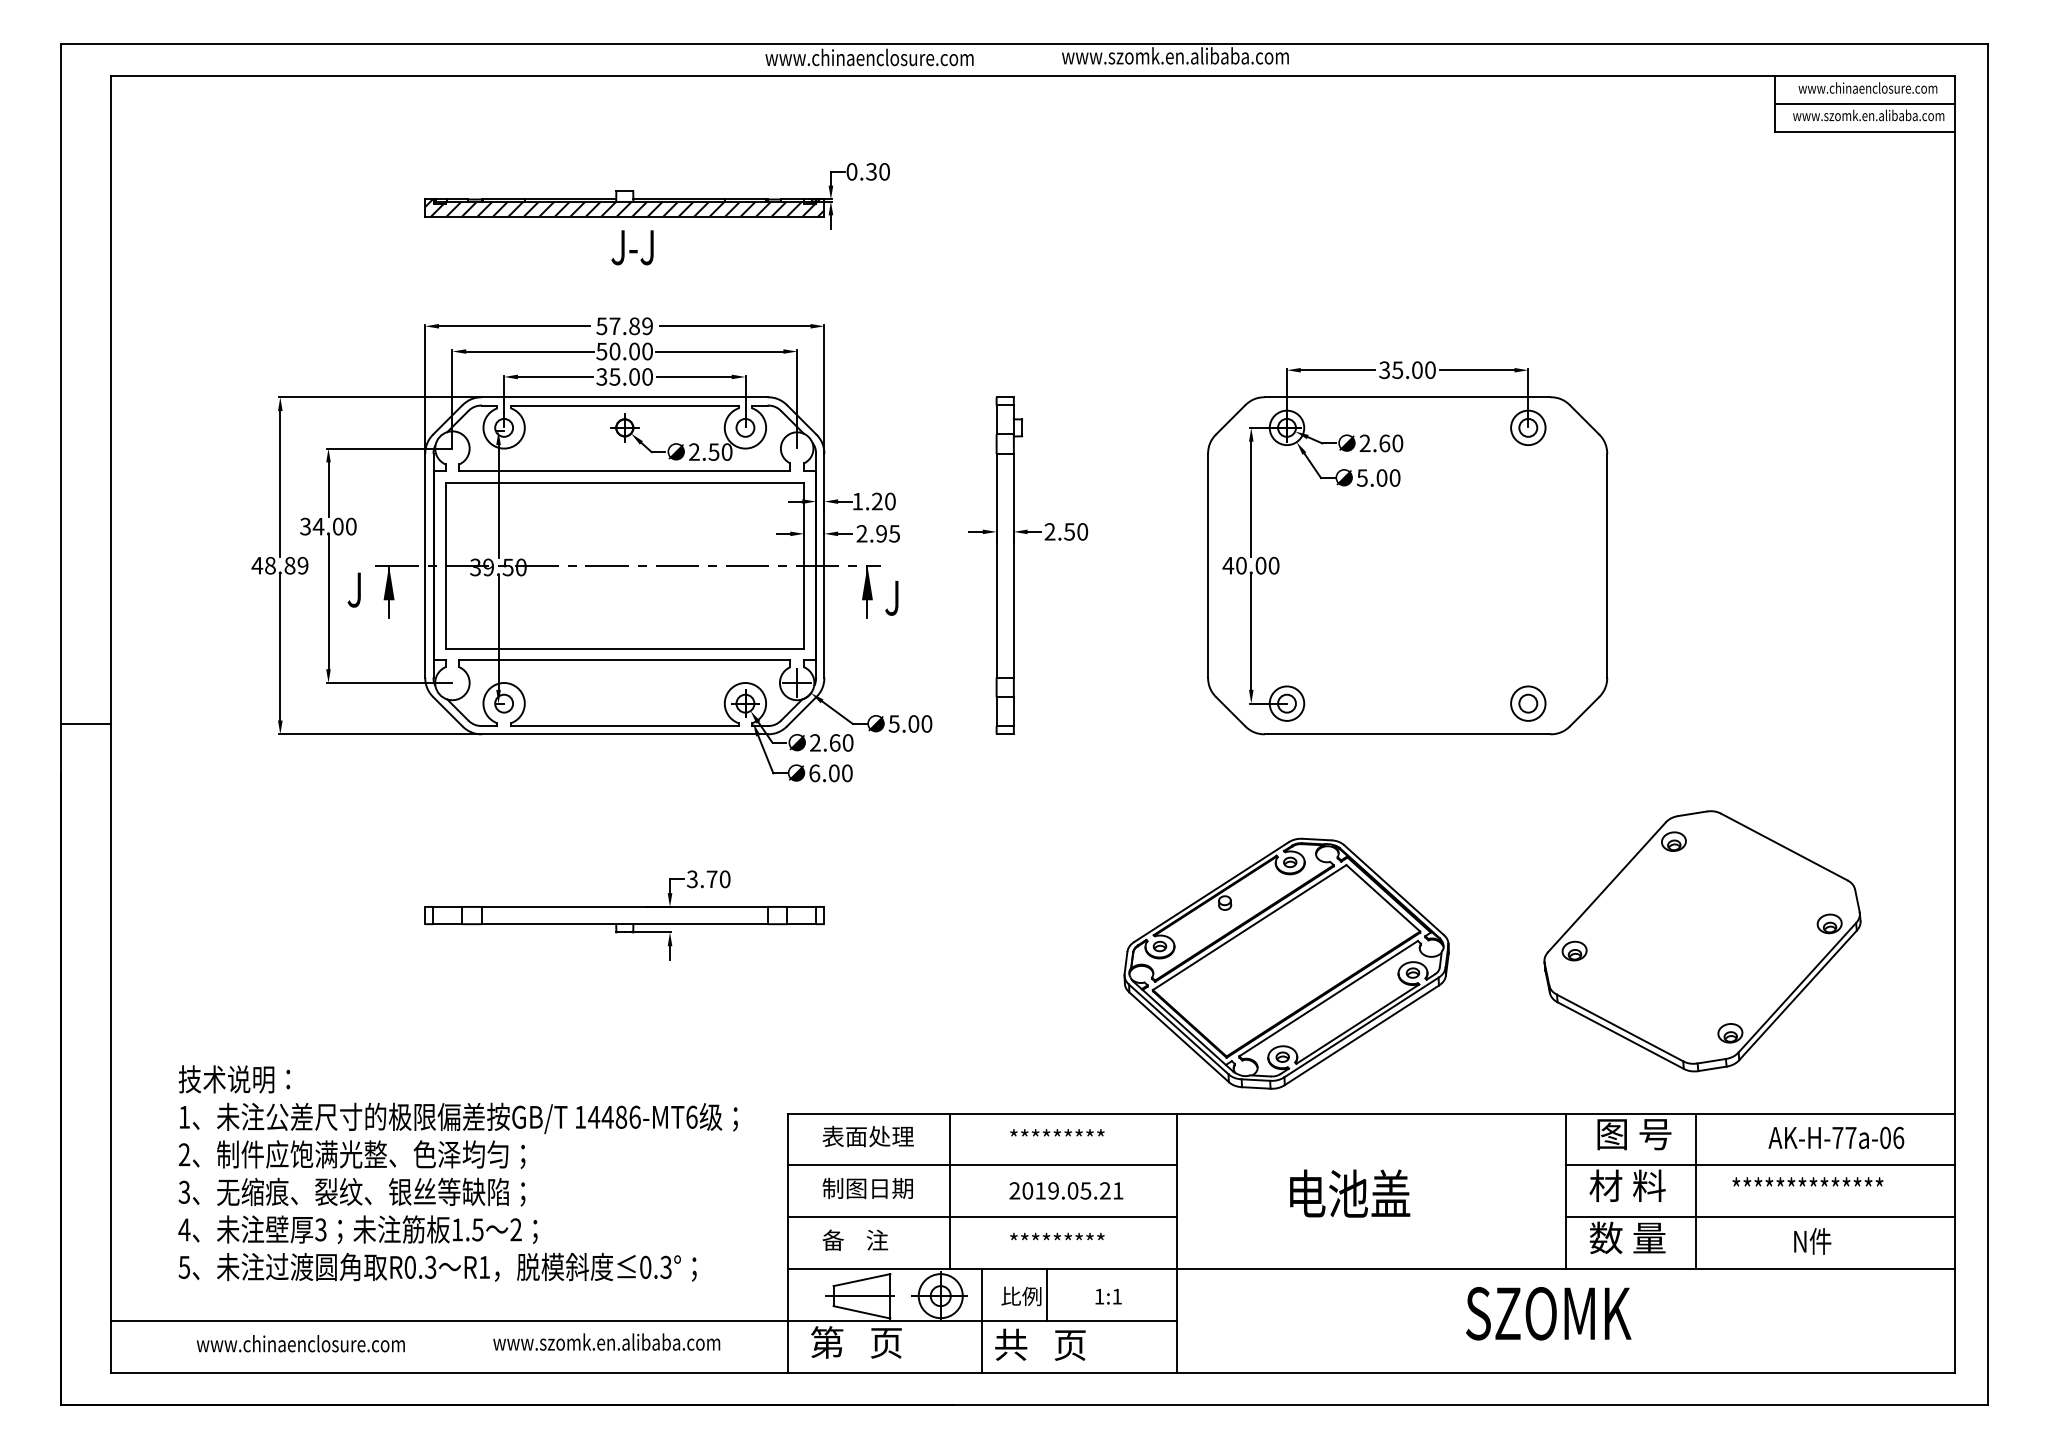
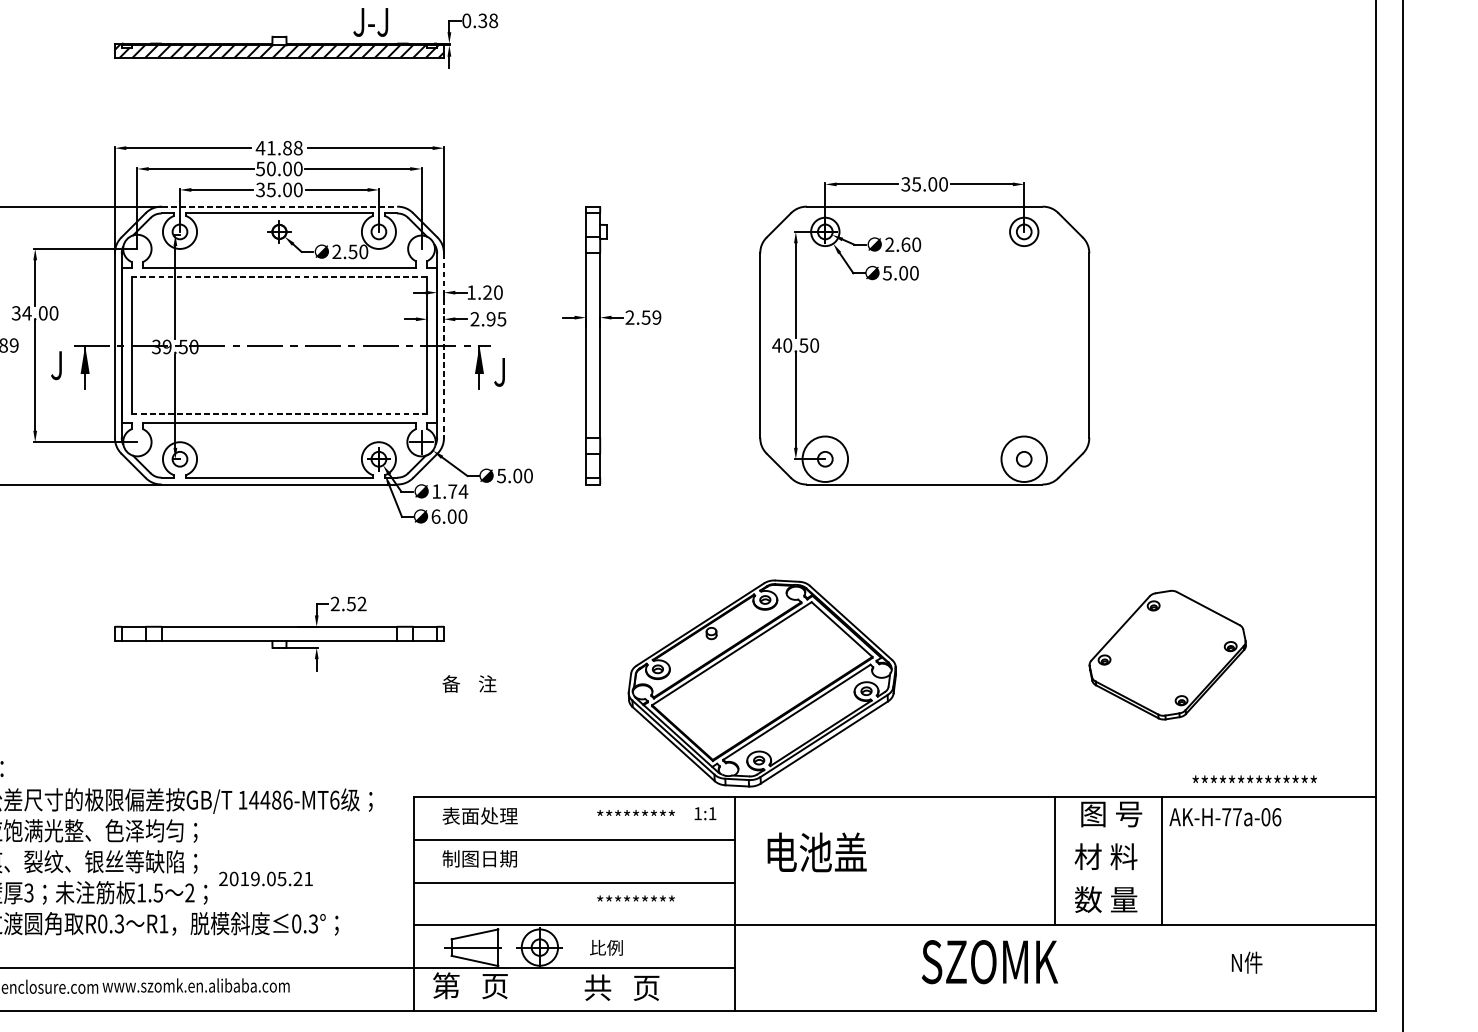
text: (884, 171) -> (493, 20), 0.30 -> 0.38
text: (632, 247) -> (370, 22), moved
text: (624, 326) -> (279, 148), 57.89 -> 41.88
line: (624, 397) -> (279, 206), solid -> dashed
line: (624, 483) -> (279, 277), solid -> dashed
text: (1082, 531) -> (656, 317), 2.50 -> 2.59
line: (824, 565) -> (444, 345), solid -> dashed
text: (1260, 565) -> (803, 345), 40.00 -> 40.50
line: (625, 648) -> (280, 413), solid -> dashed
circle: (1286, 703) -> (824, 459), size x1.6
circle: (1528, 703) -> (1024, 459), size x1.6
text: (831, 742) -> (449, 491), 2.60 -> 1.74
text: (708, 879) -> (348, 604), 3.70 -> 2.52
part: (1702, 941) -> (1167, 655), size x0.6
part: (1286, 963) -> (762, 683), moved
text: (1836, 1137) -> (1225, 816), moved
line: (1760, 1165) -> (1215, 839), removed
text: (1807, 1181) -> (1254, 778), moved
text: (1066, 1190) -> (266, 878), moved
line: (949, 1191) -> (547, 861), removed
text: (1350, 1193) -> (817, 852), moved
line: (1760, 1217) -> (1215, 882), removed
text: (855, 1239) -> (469, 683), moved
text: (1812, 1241) -> (1246, 962), moved
line: (1047, 1295) -> (627, 947), removed
text: (1108, 1296) -> (705, 813), moved
text: (1548, 1313) -> (989, 961), moved
line: (982, 1321) -> (574, 968), removed
text: (606, 1341) -> (195, 985), moved

